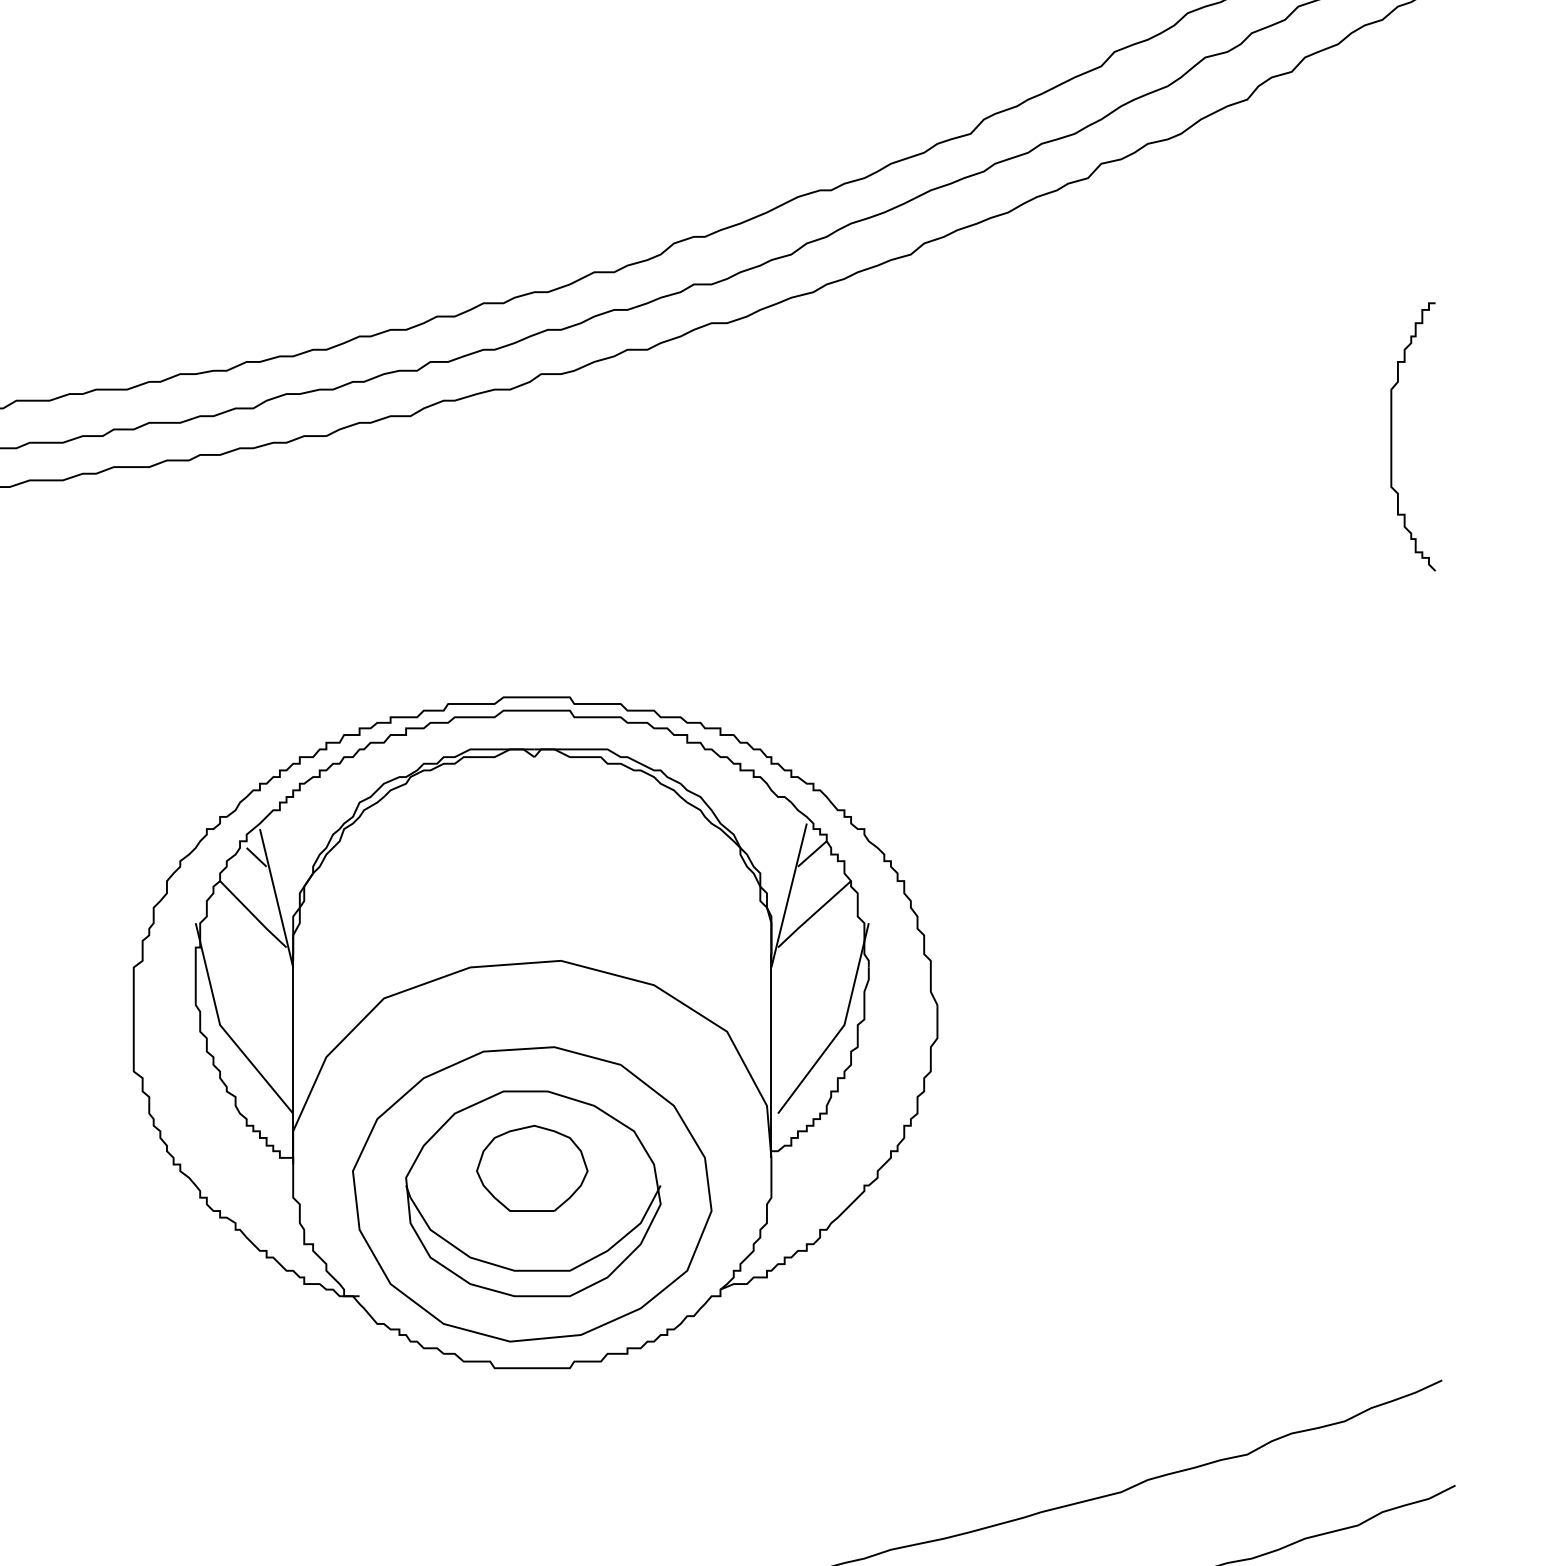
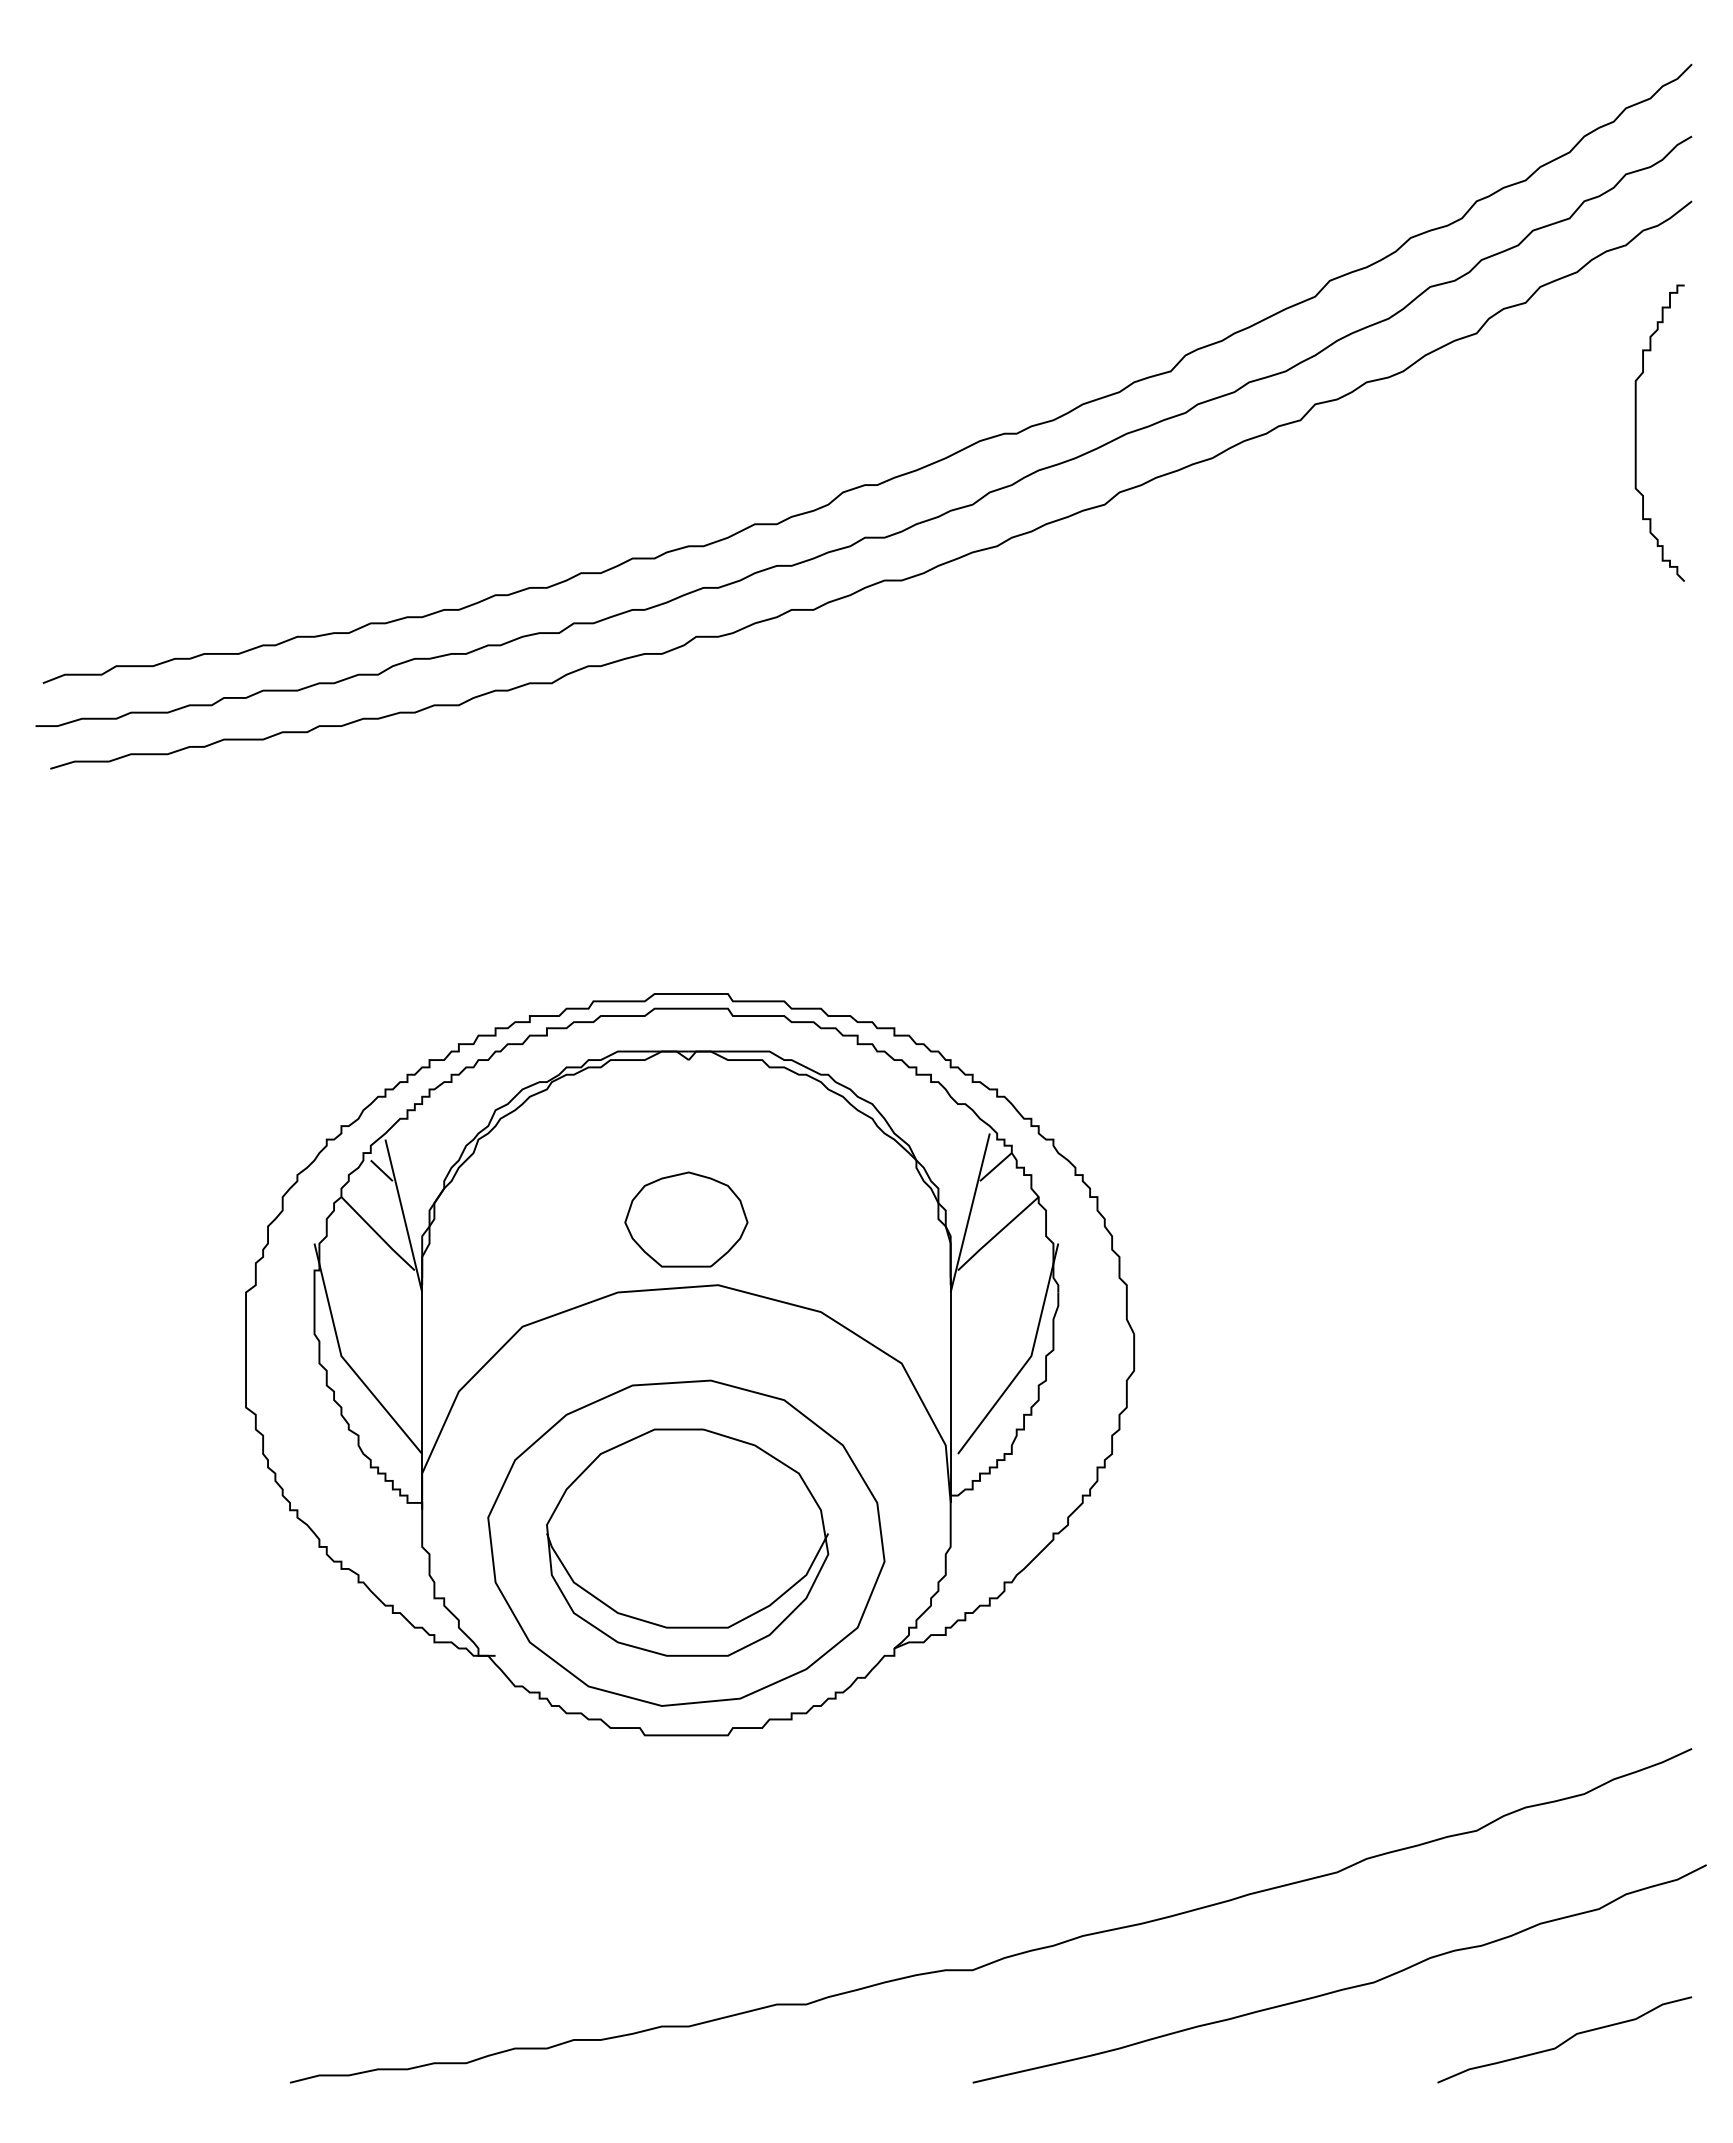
curve: (1392, 436) -> (1636, 432), moved
part: (532, 1168) -> (686, 1219), moved

